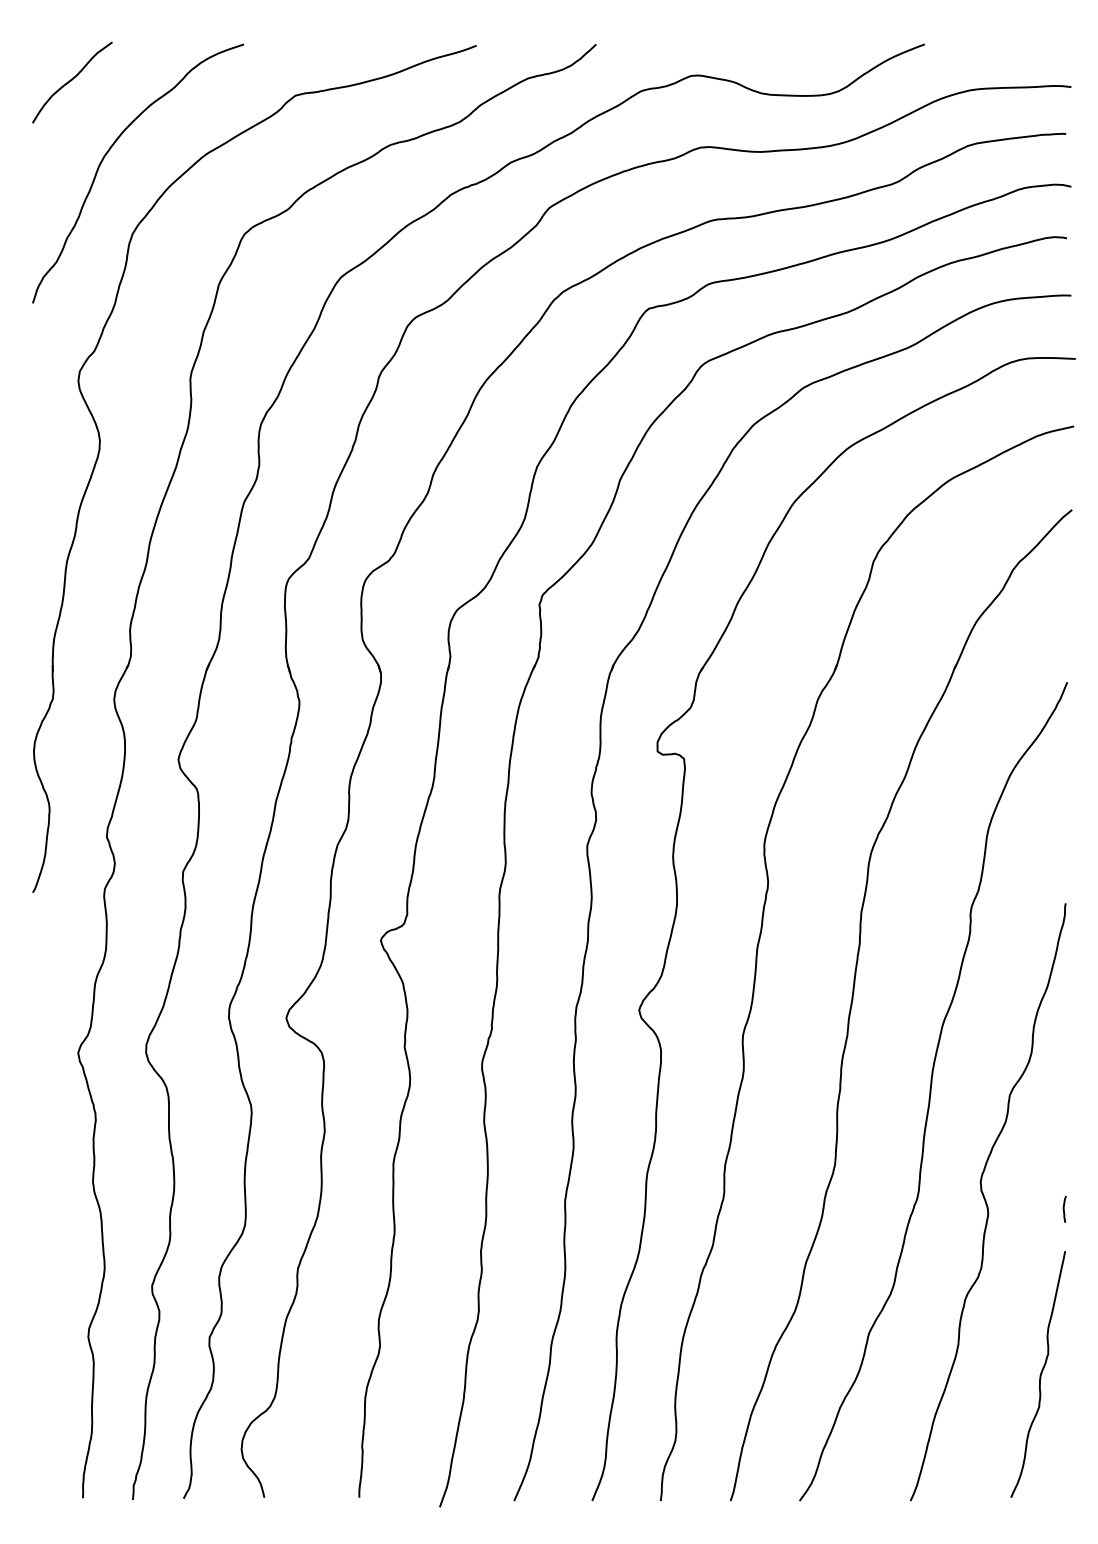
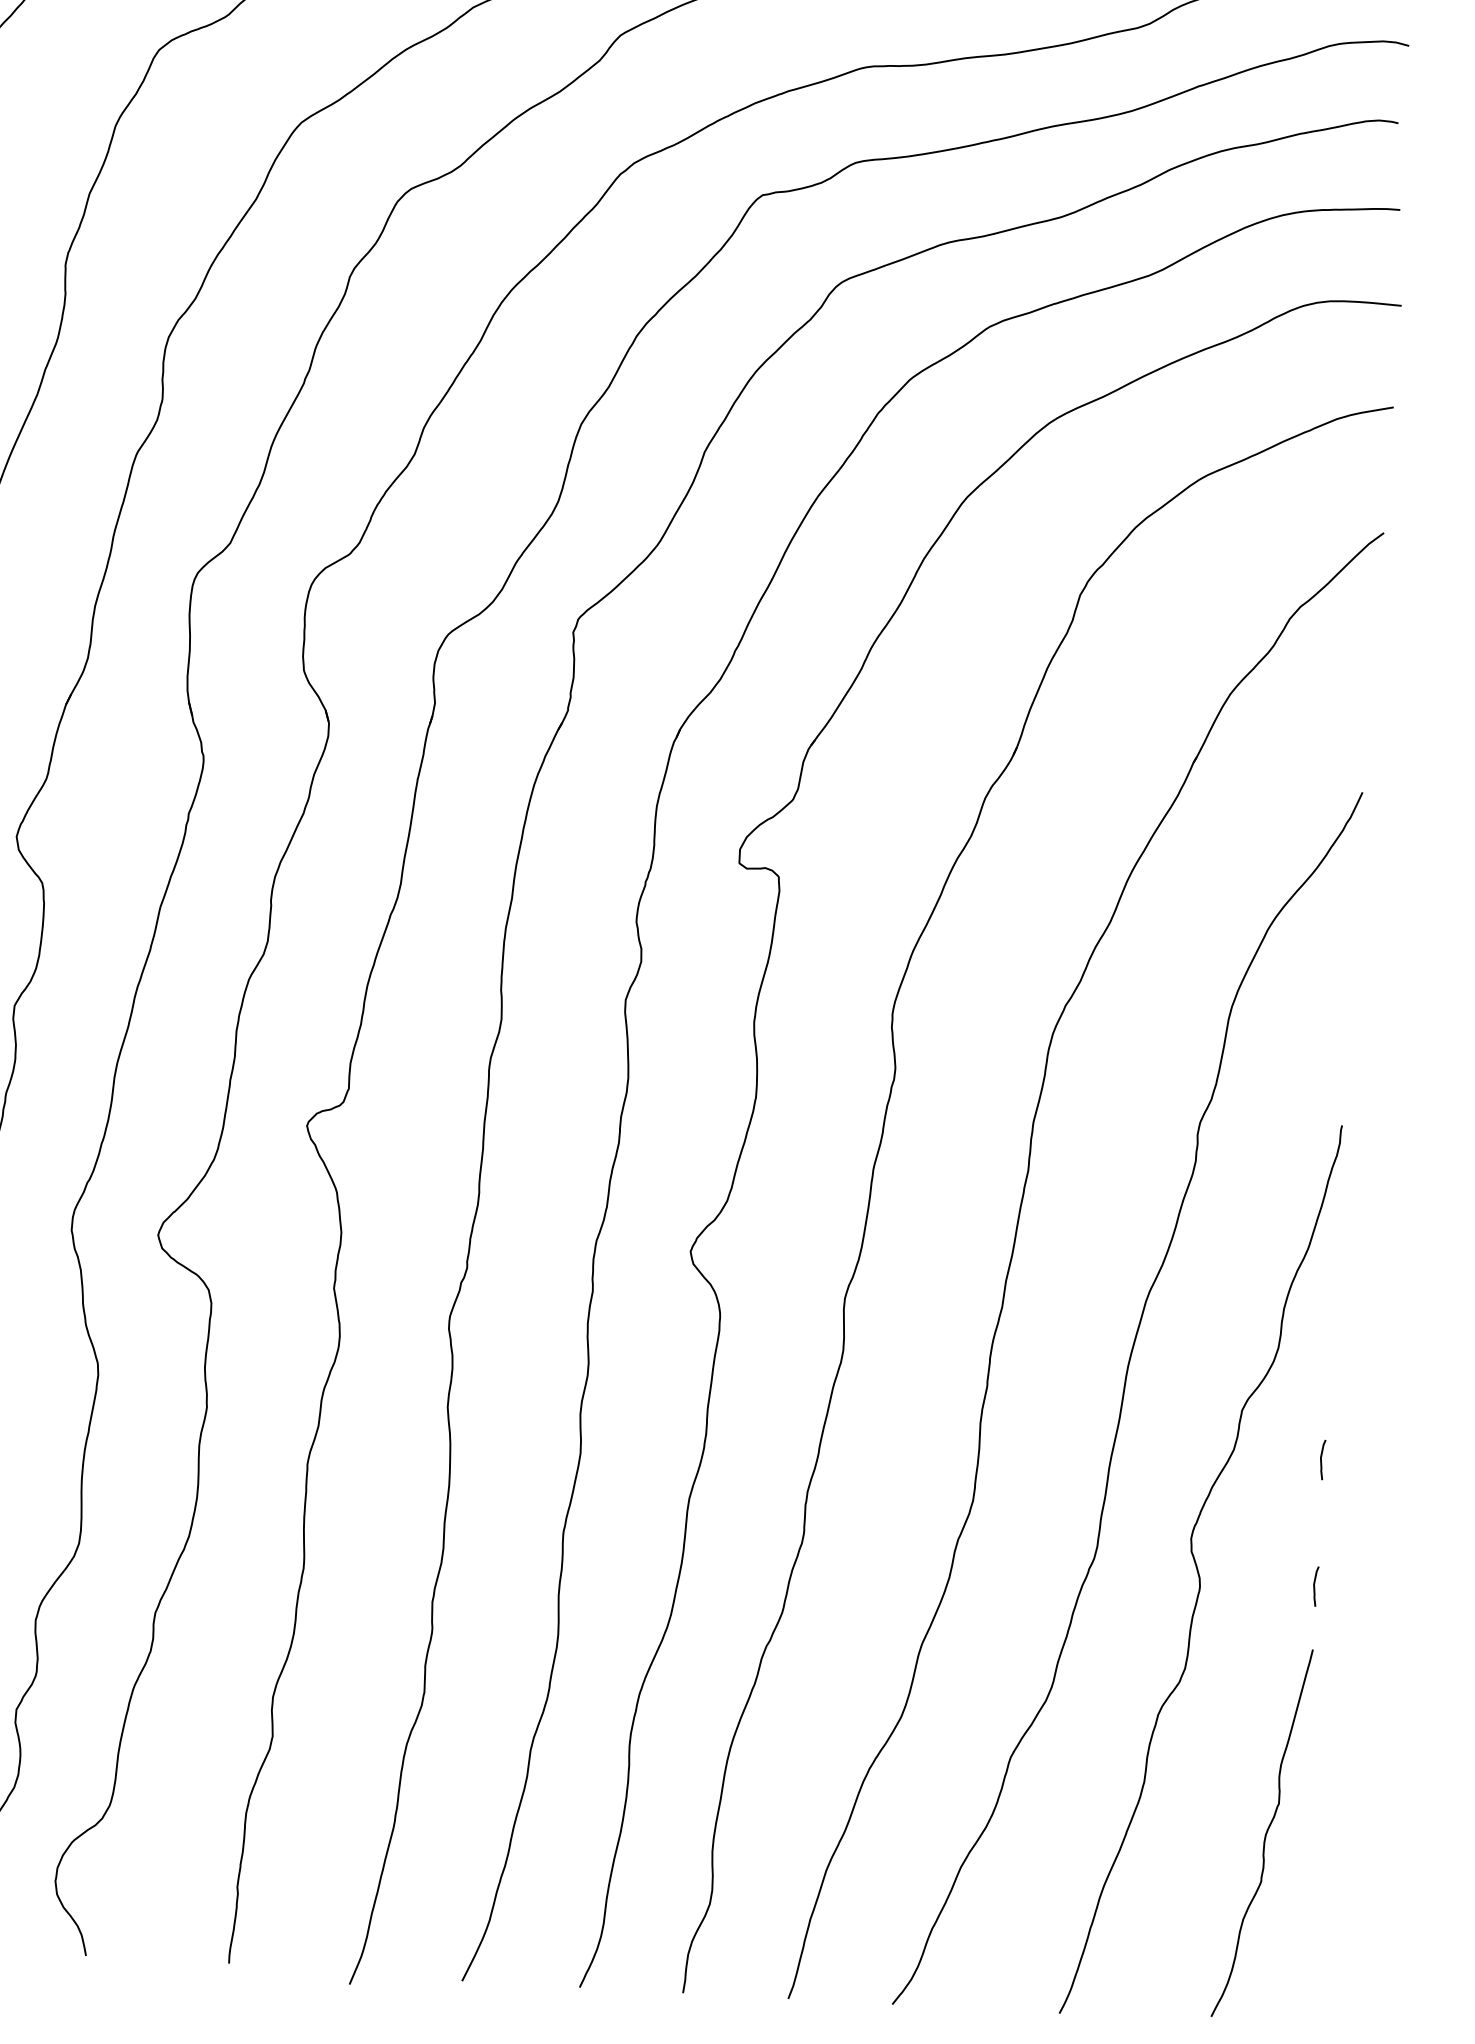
curve: (1064, 1124) -> (1322, 1458), added

